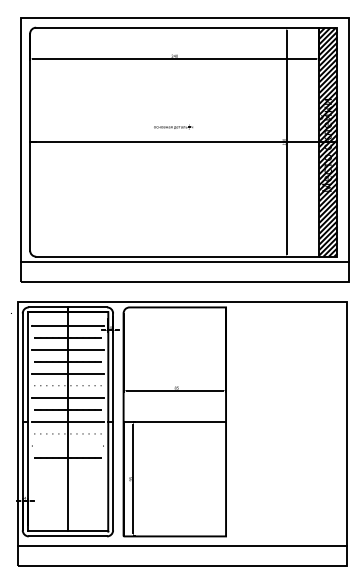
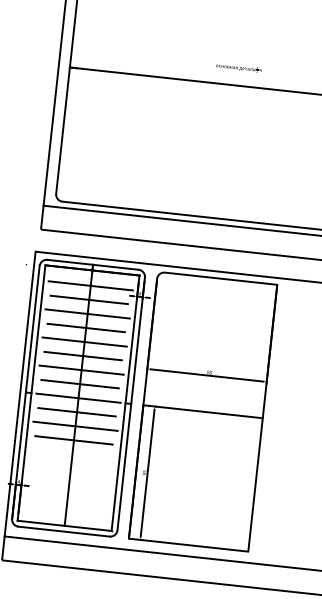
line: (67, 385) -> (82, 355), added
line: (67, 433) -> (76, 411), added
line: (67, 446) -> (74, 426), added

